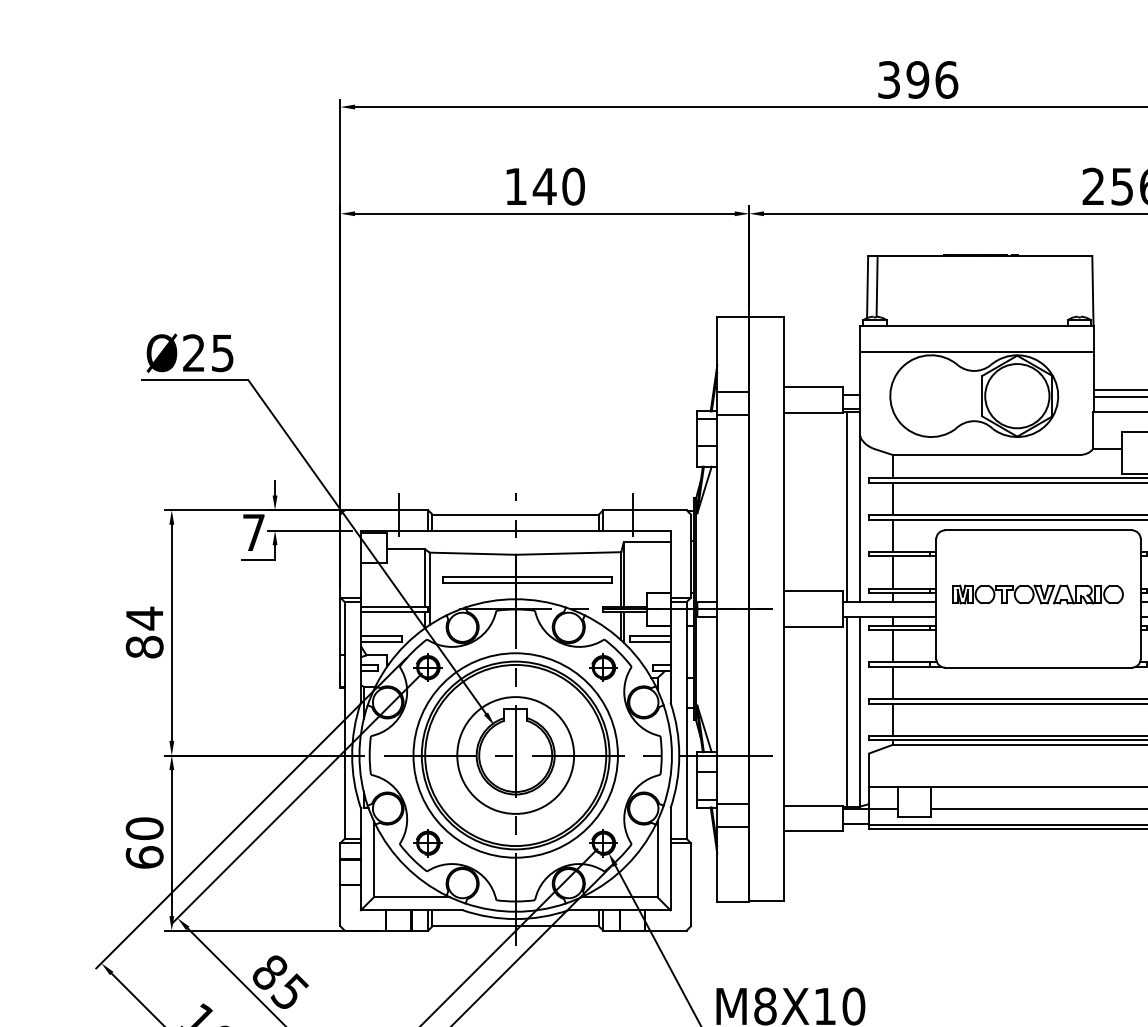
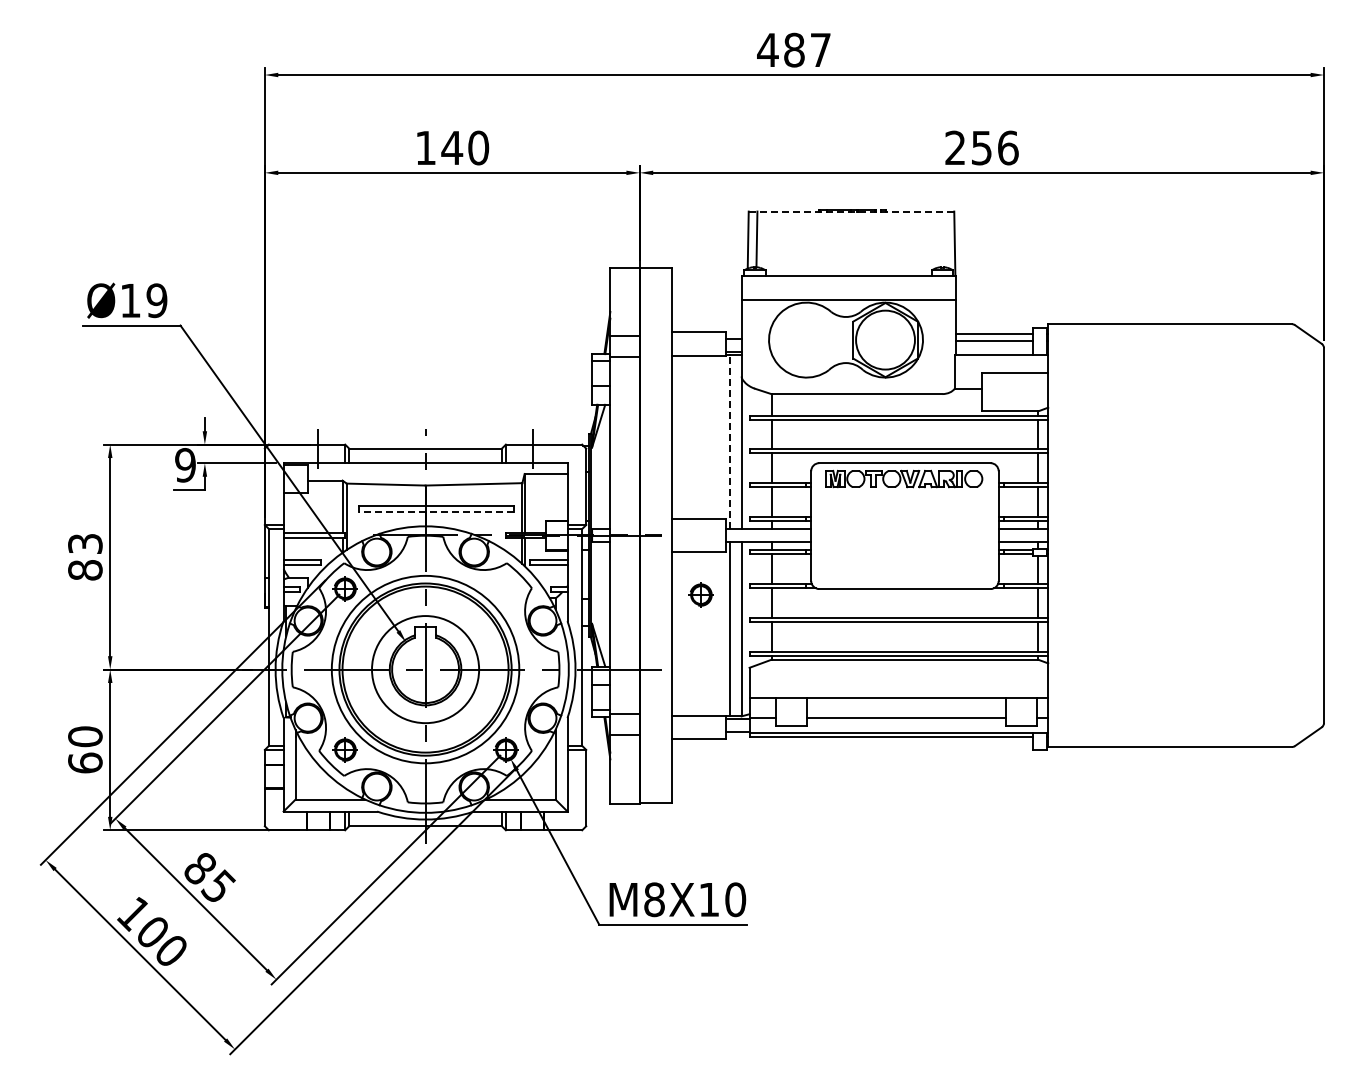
text: (918, 79) -> (794, 49), 396 -> 487
line: (980, 255) -> (851, 211), solid -> dashed
text: (208, 352) -> (143, 300), Ø25 -> Ø19
line: (847, 506) -> (729, 441), solid -> dashed
text: (253, 532) -> (185, 465), 7 -> 9
line: (527, 583) -> (436, 511), solid -> dashed
part: (1038, 593) -> (904, 478), moved
text: (144, 617) -> (85, 543), 84 -> 83
part: (602, 667) -> (700, 594), moved

